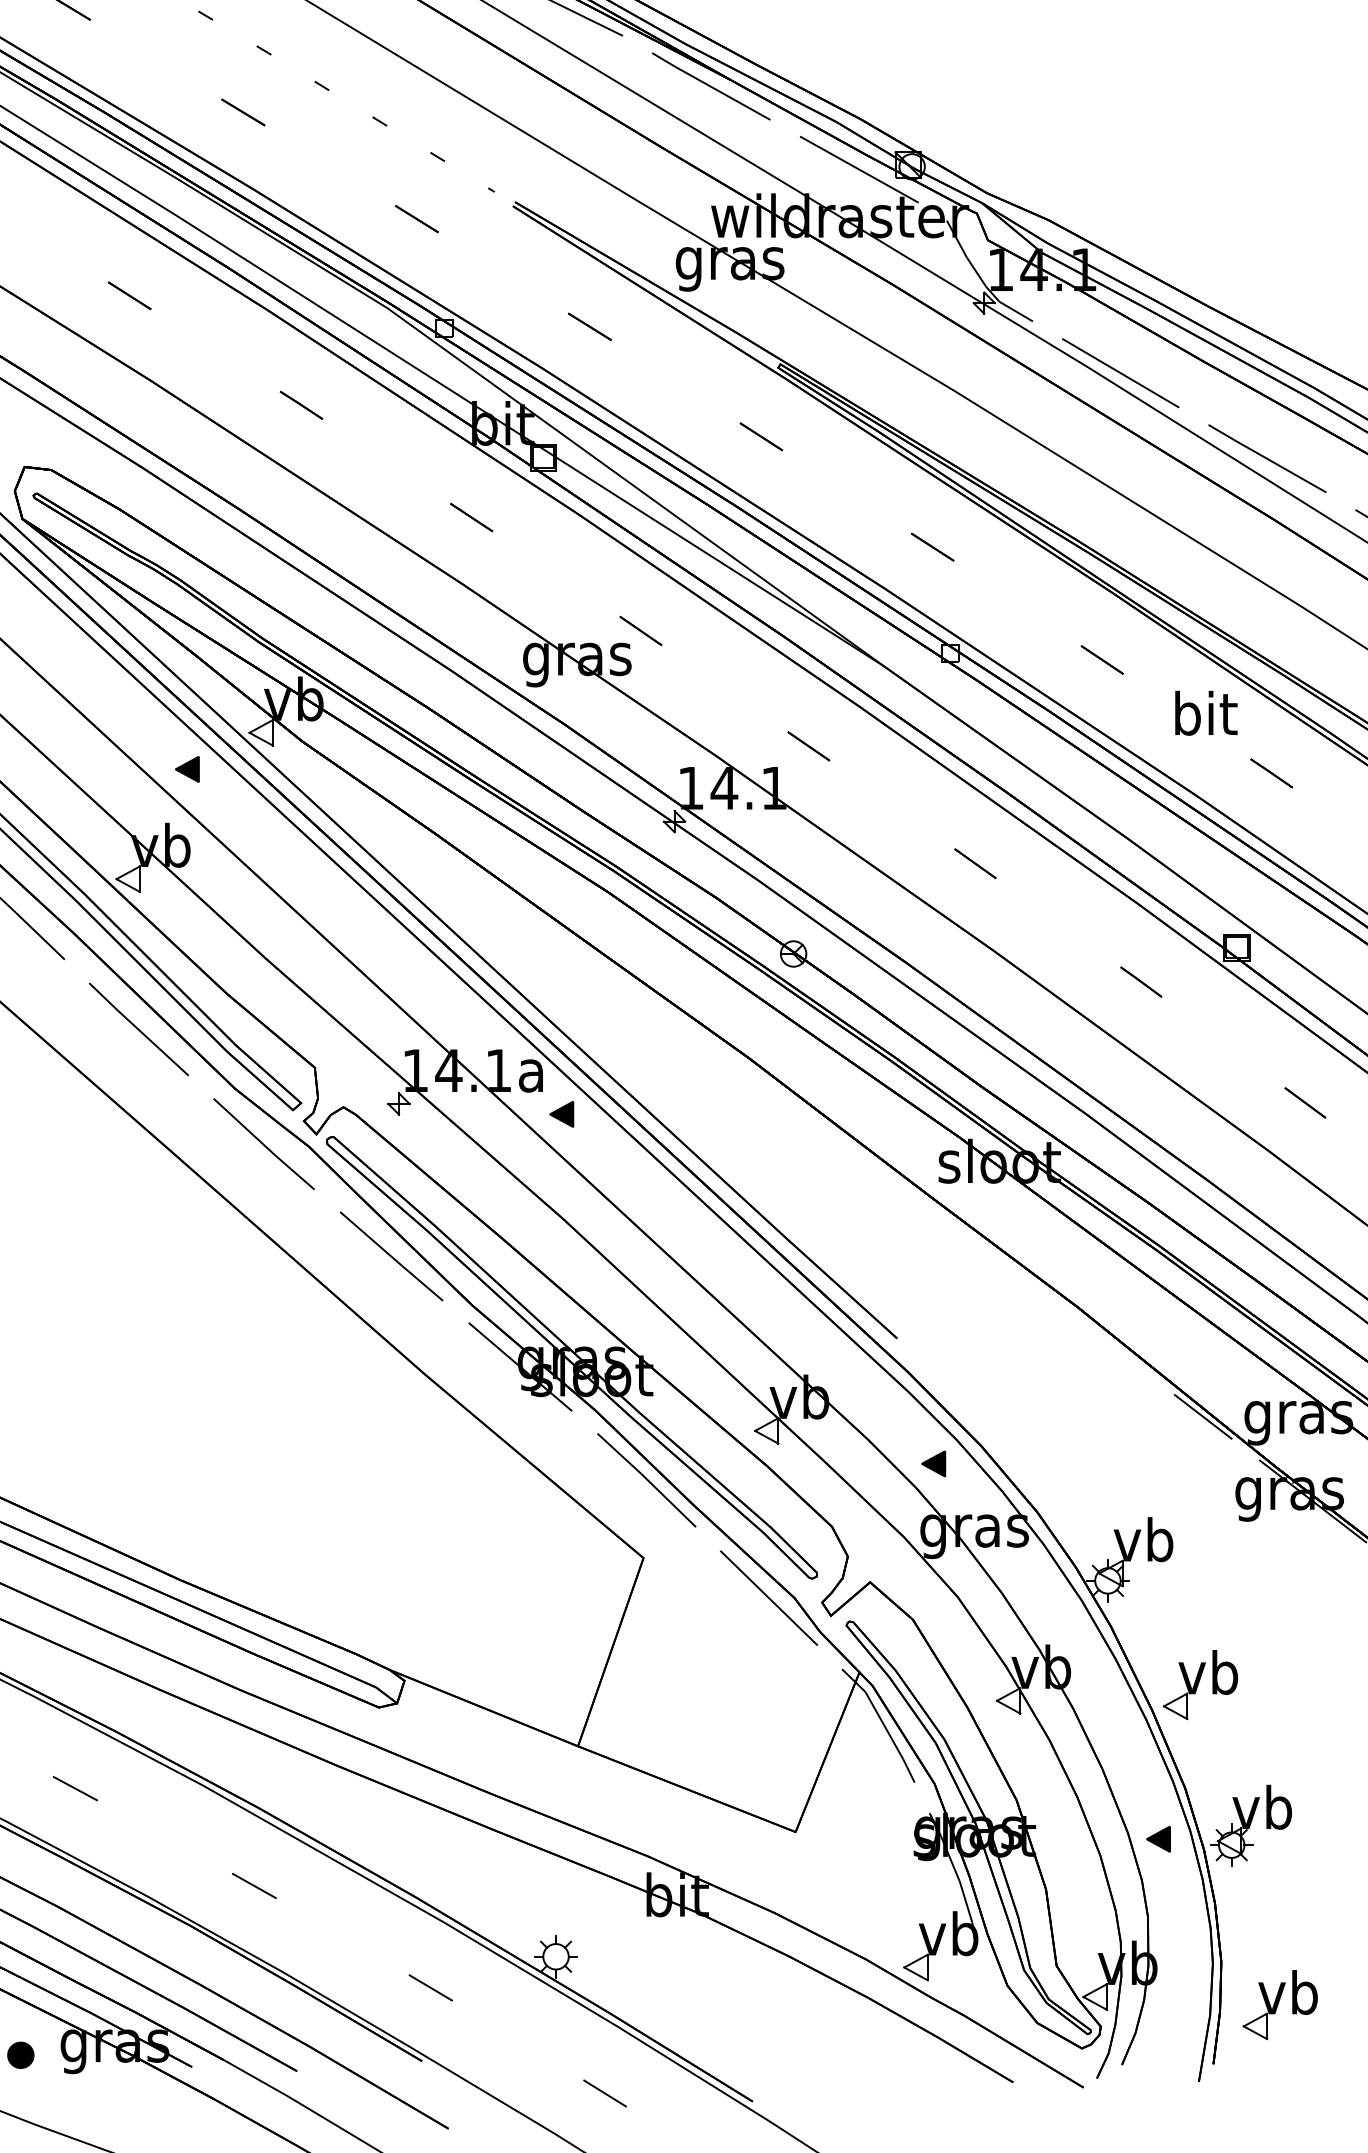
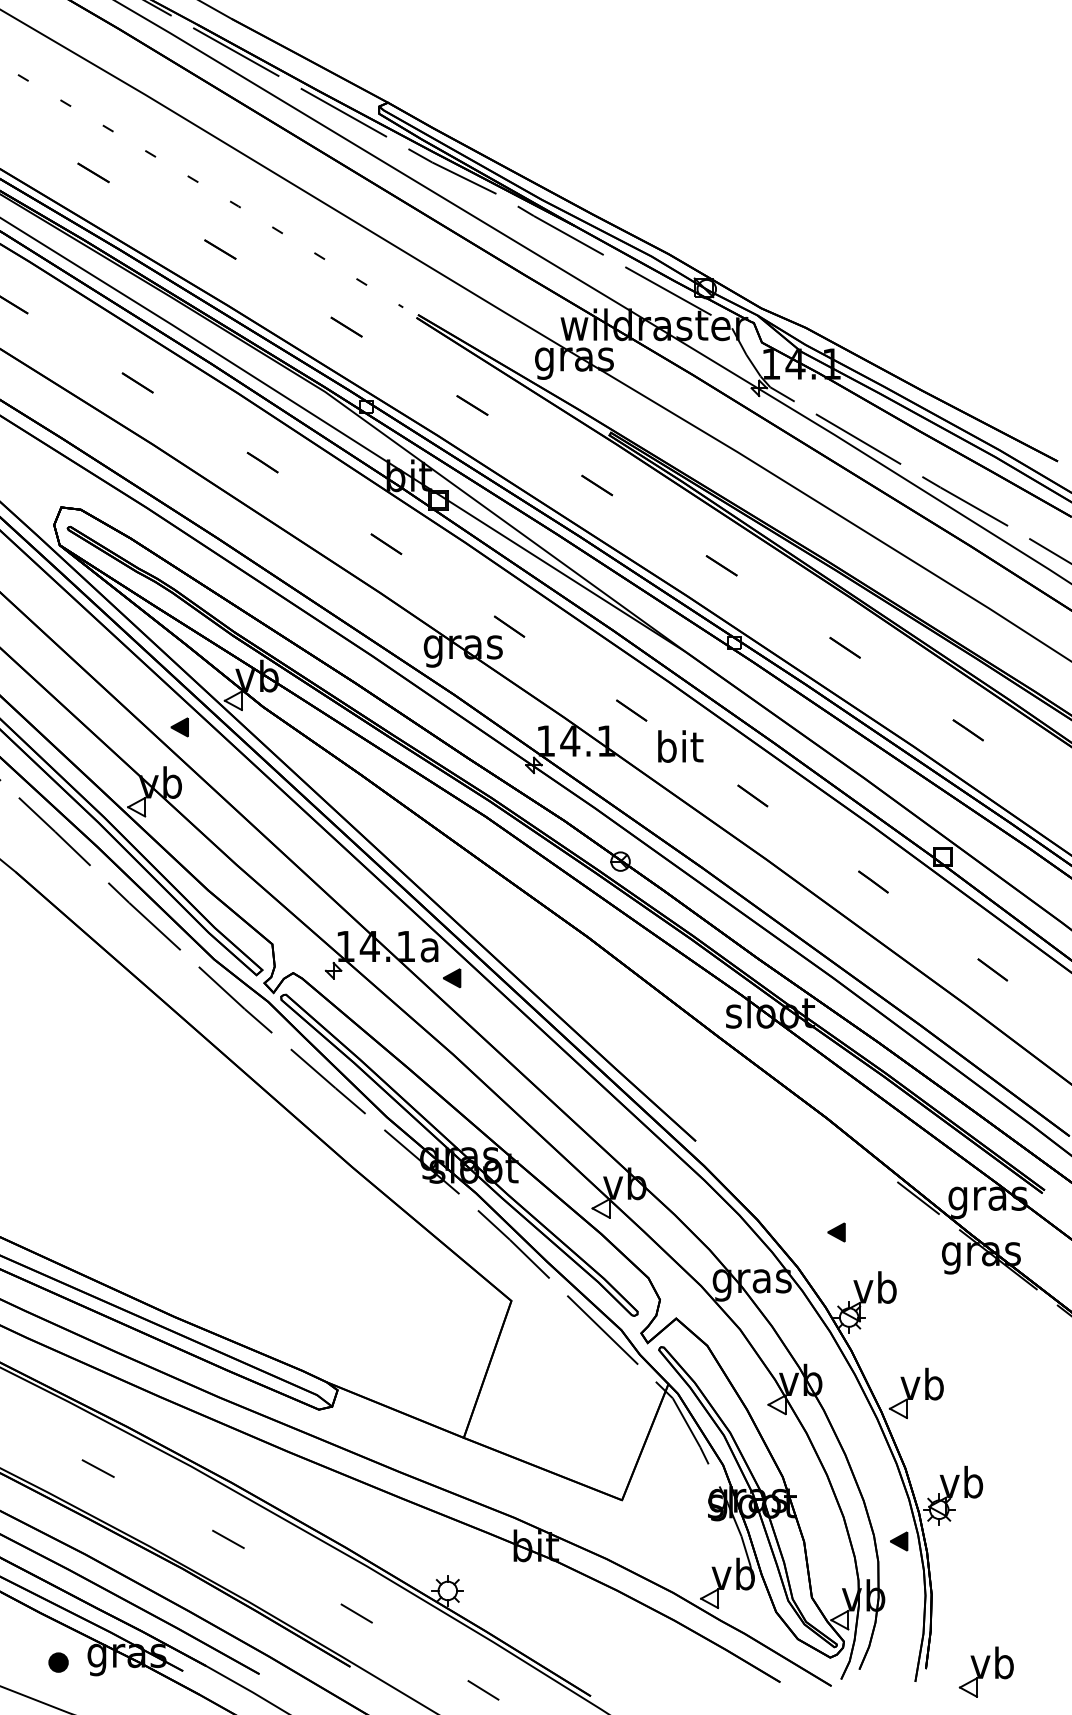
text: (1205, 713) -> (680, 746), moved
part: (933, 1463) -> (836, 1232), moved
part: (1159, 1839) -> (899, 1541), moved
part: (1278, 2004) -> (985, 1671), moved

